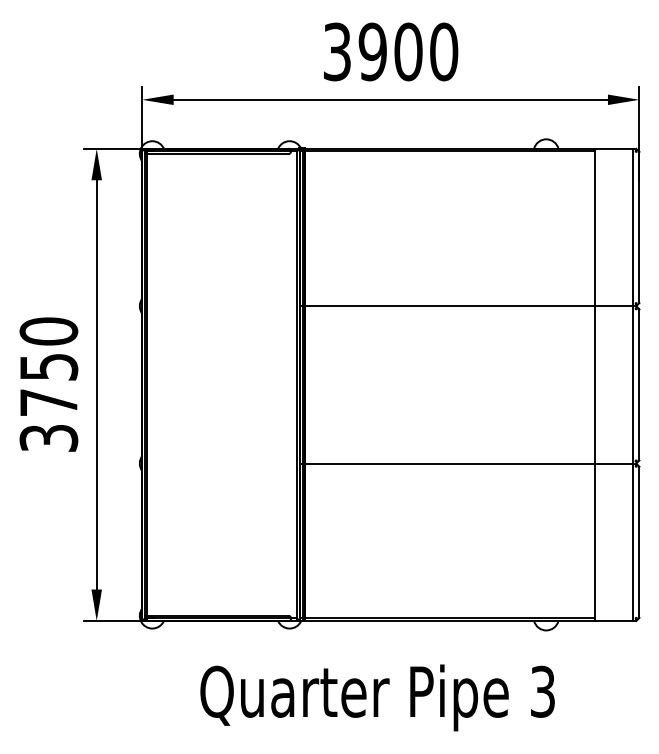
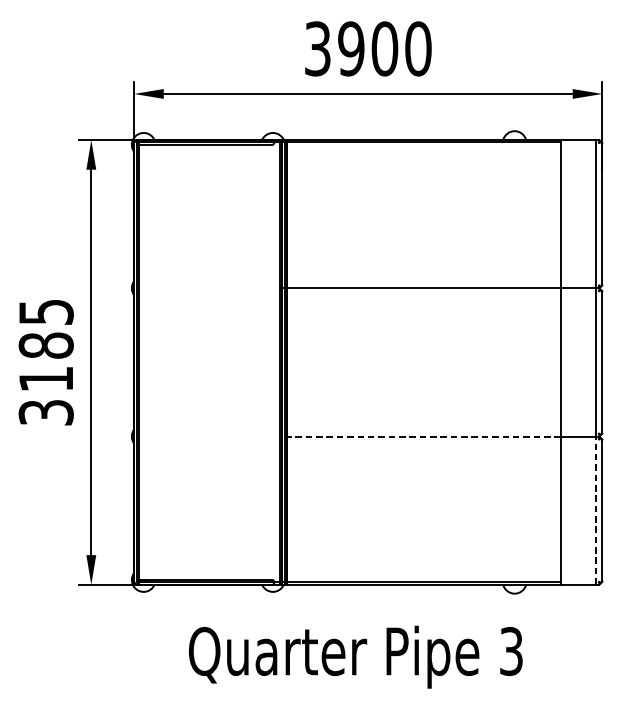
text: (48, 366) -> (45, 345), 3750 -> 3185
line: (447, 463) -> (421, 436), solid -> dashed
line: (633, 542) -> (596, 510), solid -> dashed

